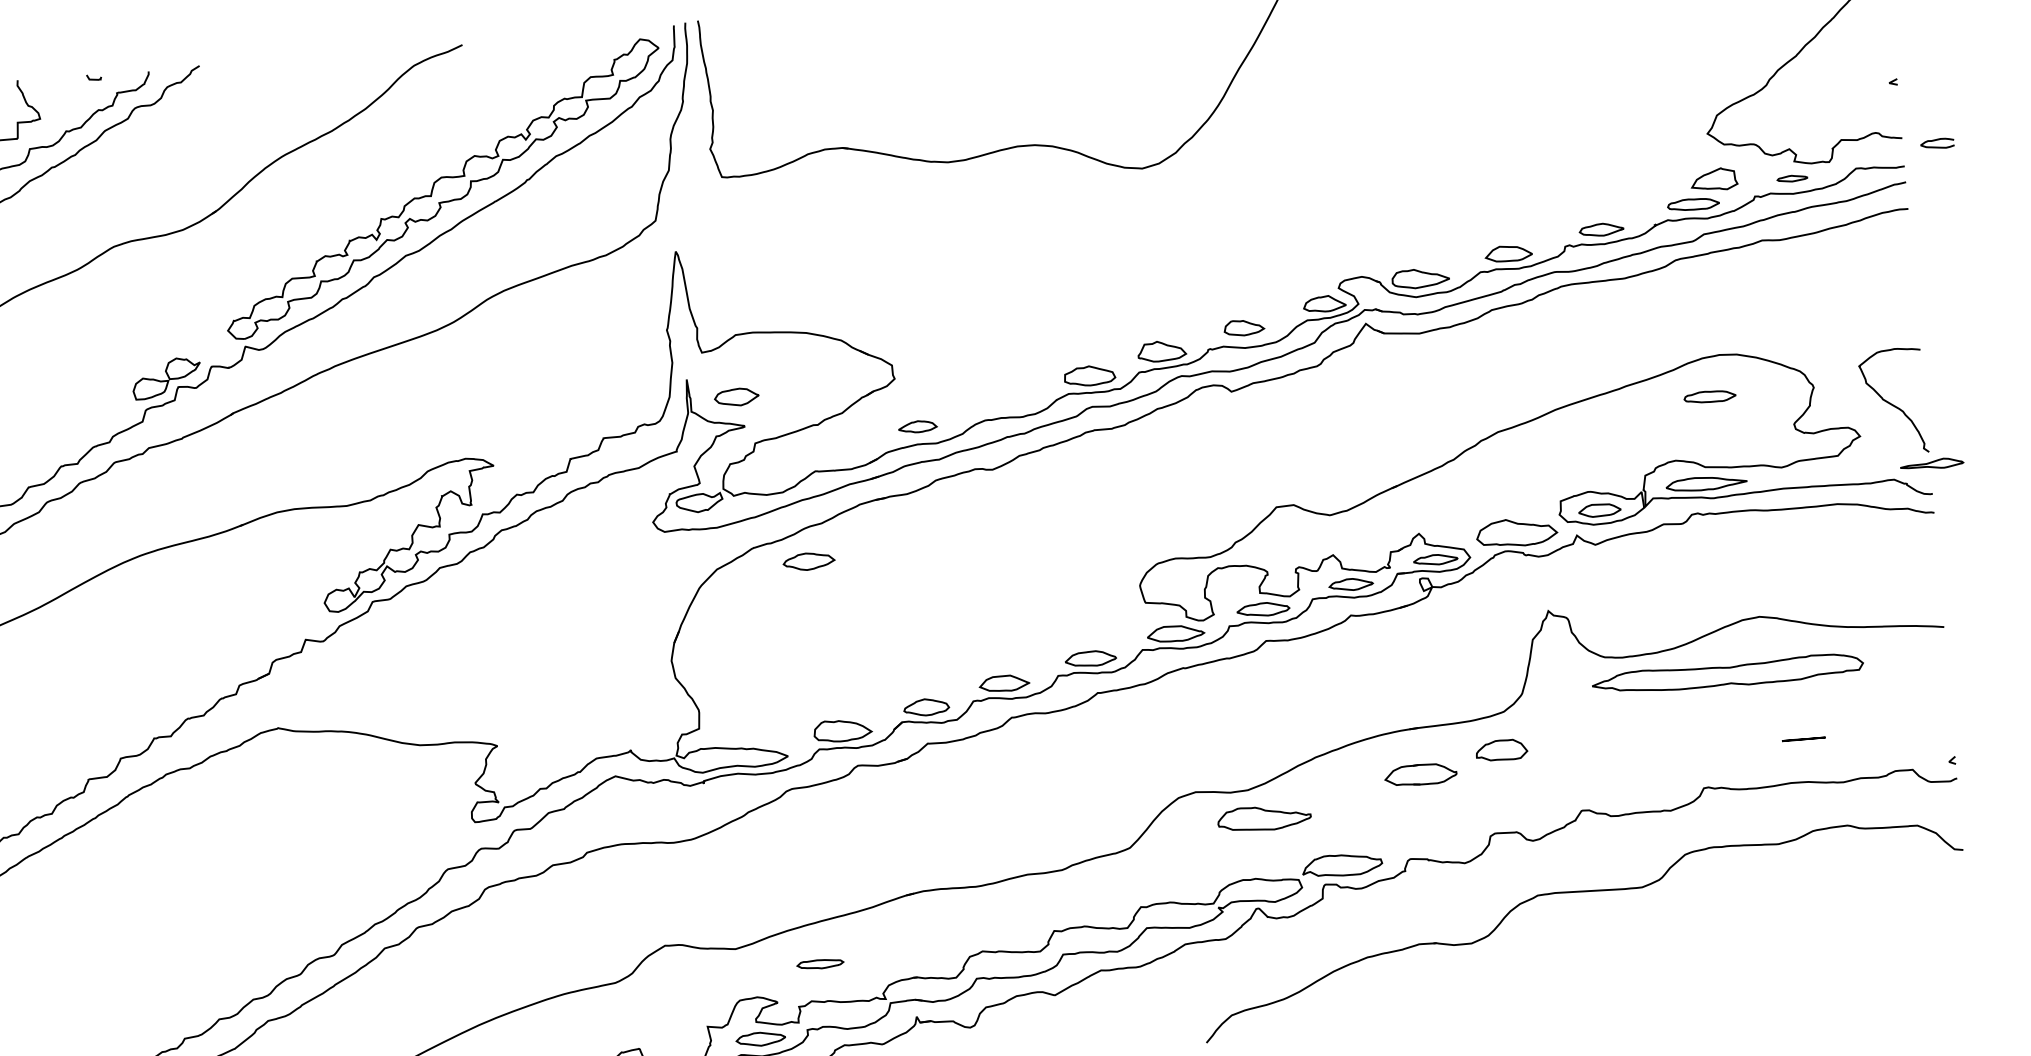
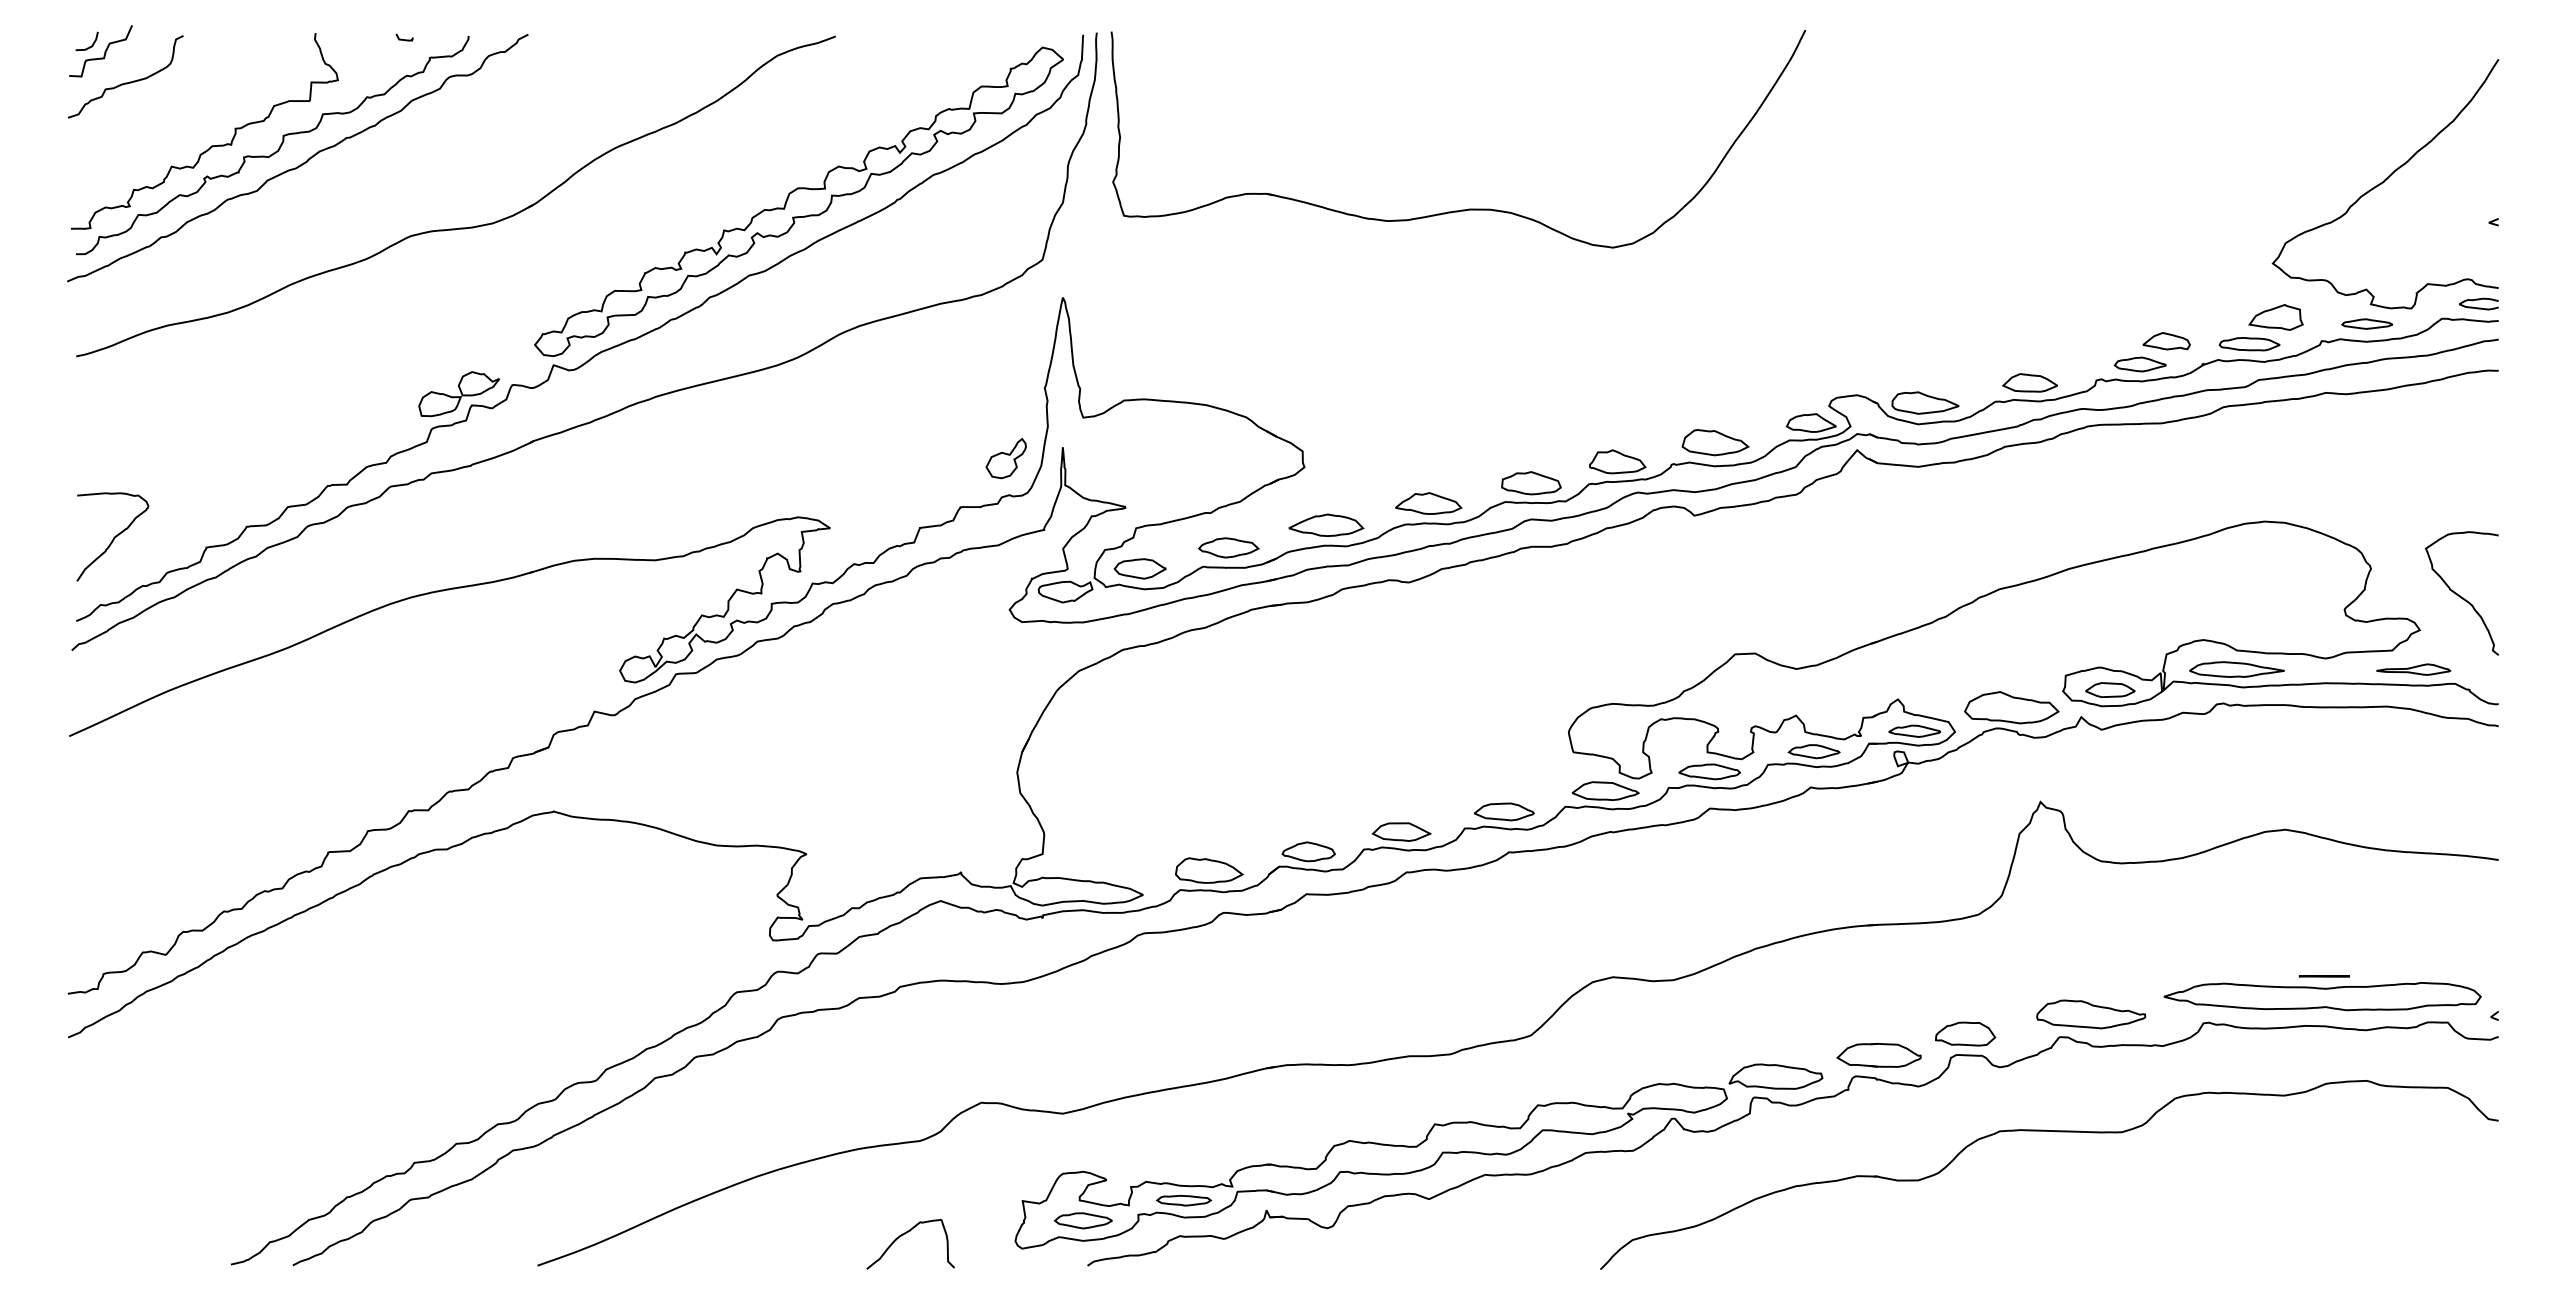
curve: (1936, 140) -> (2478, 300), moved
part: (1791, 178) -> (2366, 323), size x1.43
part: (1622, 208) -> (2166, 341), added
part: (1244, 327) -> (1715, 442), size x1.43
part: (638, 393) -> (1005, 458), added
part: (736, 396) -> (1139, 568), moved
part: (1709, 397) -> (2249, 569), removed
part: (1003, 400) -> (1428, 503), added
part: (917, 426) -> (1326, 524), size x1.67
part: (1931, 464) -> (2413, 669), moved
part: (808, 561) -> (1228, 547), moved
part: (1727, 674) -> (2322, 996), moved
part: (1501, 749) -> (1965, 1033), moved
part: (1420, 774) -> (1878, 1054), moved
part: (1264, 818) -> (2091, 1014), moved
part: (820, 964) -> (1183, 1200), moved

